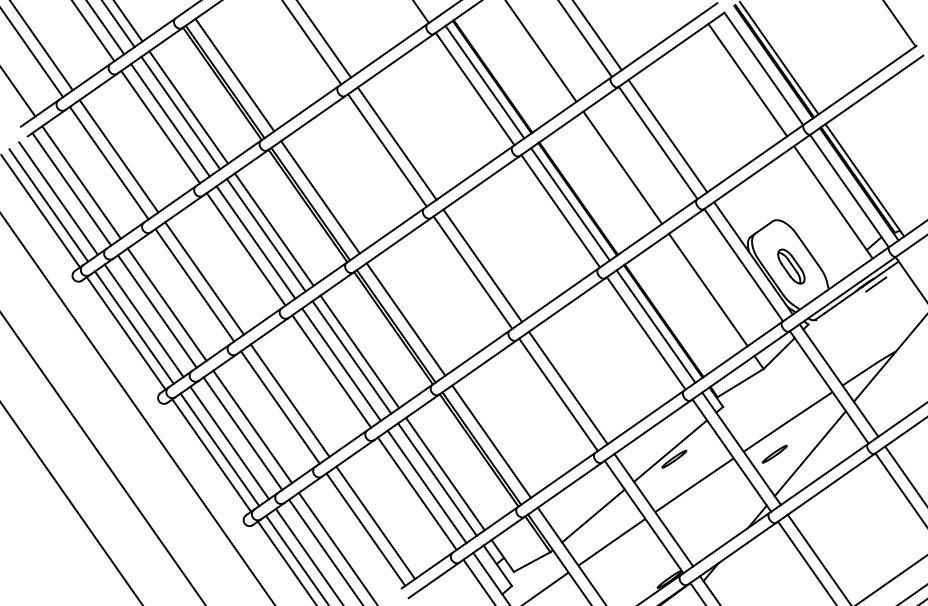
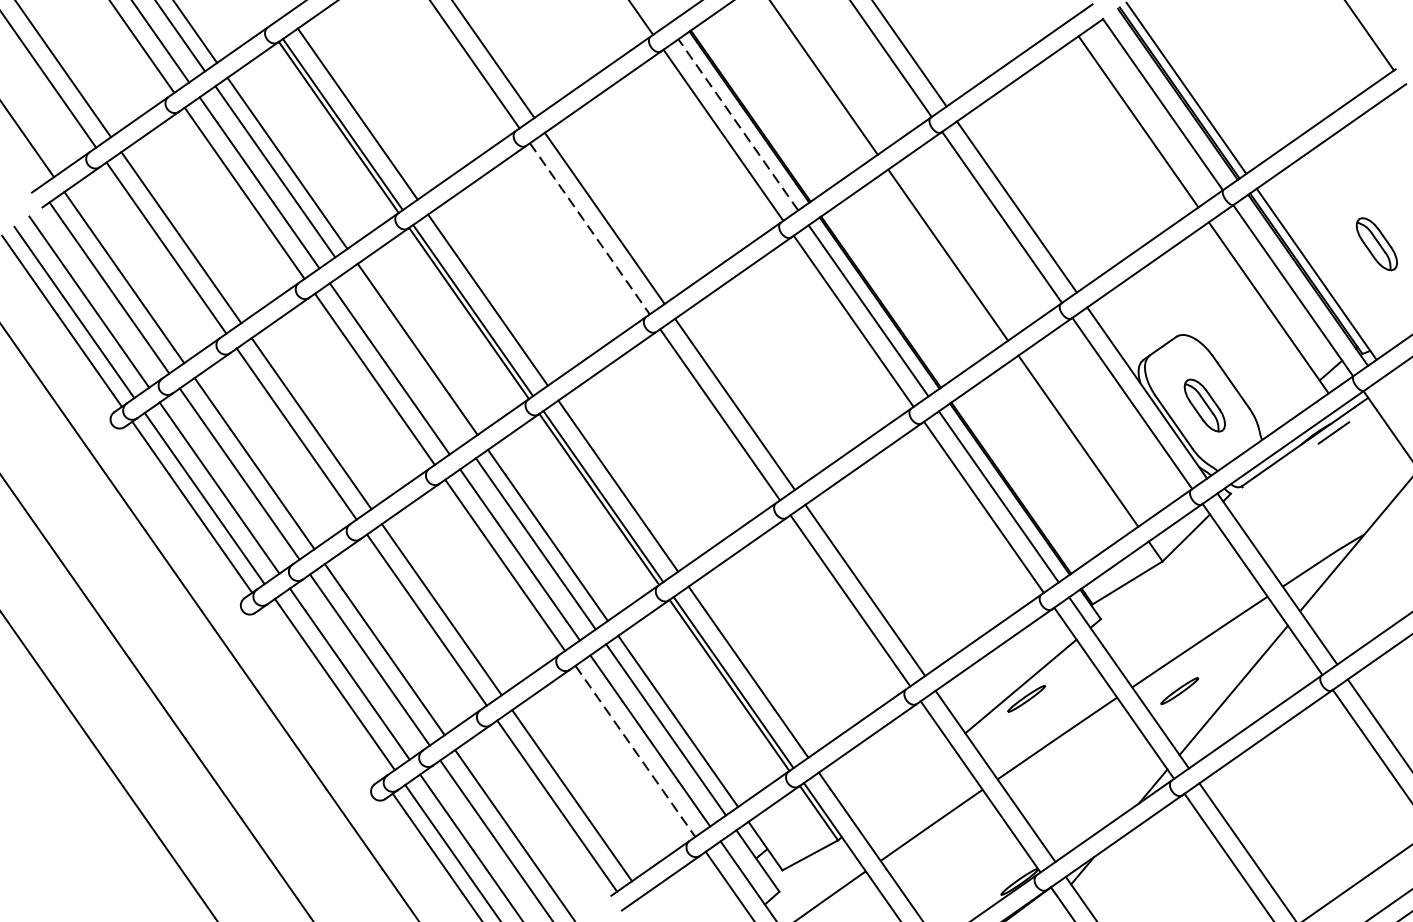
line: (484, 82) -> (737, 125), solid -> dashed
line: (387, 150) -> (590, 228), solid -> dashed
part: (904, 160) -> (1377, 244), added
line: (265, 235) -> (404, 358), removed
line: (211, 455) -> (322, 693), removed
line: (417, 493) -> (635, 750), solid -> dashed
line: (593, 515) -> (903, 784), removed

